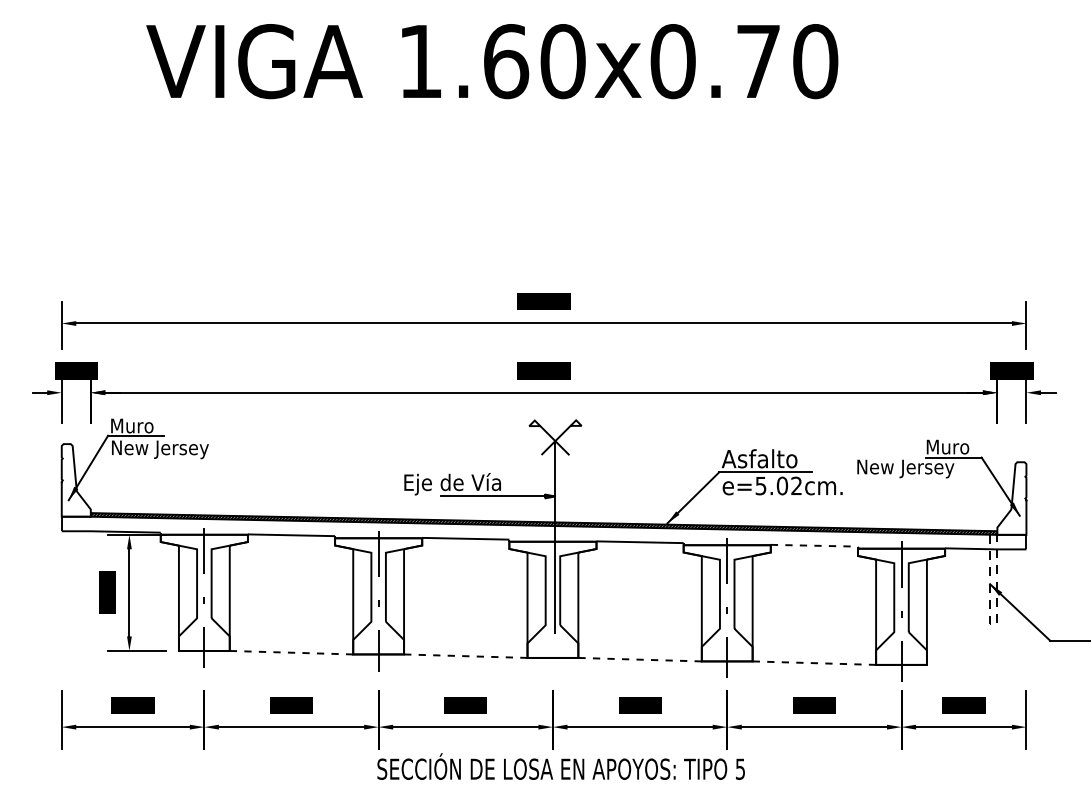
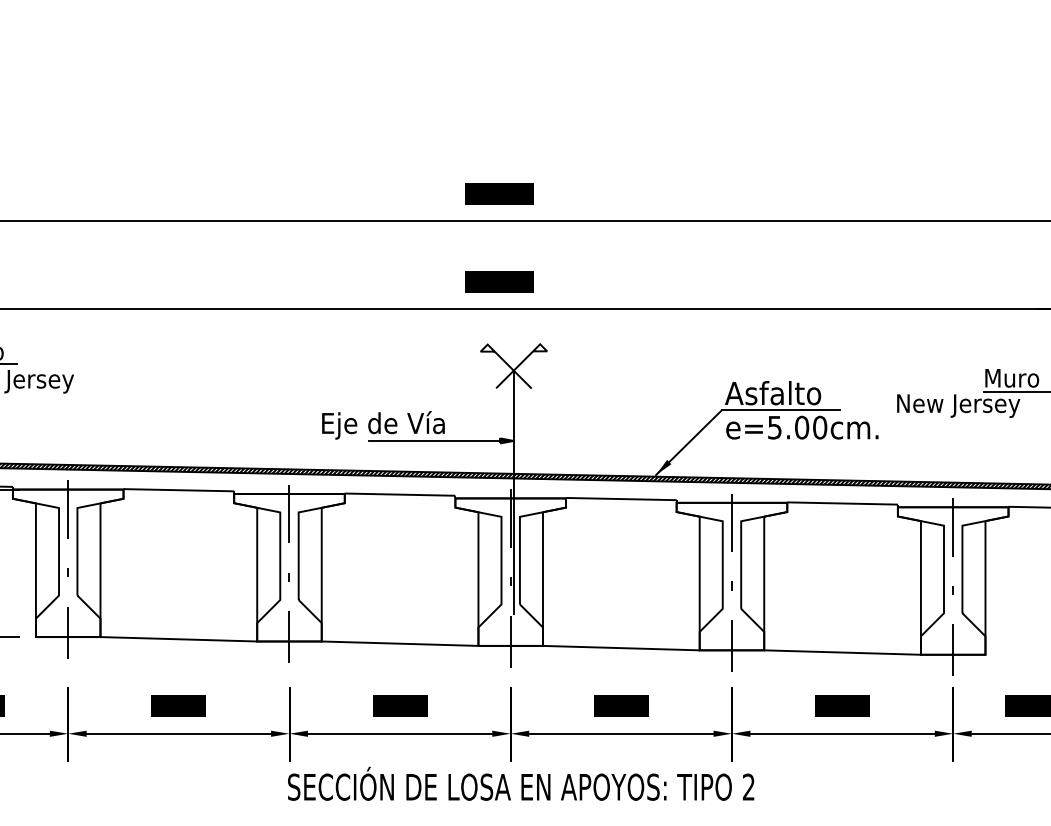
text: (796, 485) -> (819, 427), e=5.02cm. -> e=5.00cm.
line: (814, 545) -> (842, 503), dashed -> solid
line: (552, 604) -> (510, 578), added
line: (291, 652) -> (178, 639), dashed -> solid
line: (465, 656) -> (399, 644), dashed -> solid
line: (640, 659) -> (621, 647), dashed -> solid
line: (814, 663) -> (842, 652), dashed -> solid
text: (740, 768) -> (748, 786), 5 -> 2

